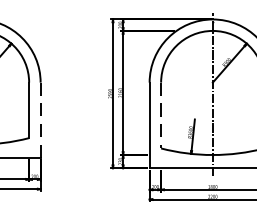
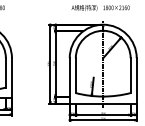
line: (160, 117) -> (75, 76), dashed -> solid
line: (39, 120) -> (11, 78), dashed -> solid

